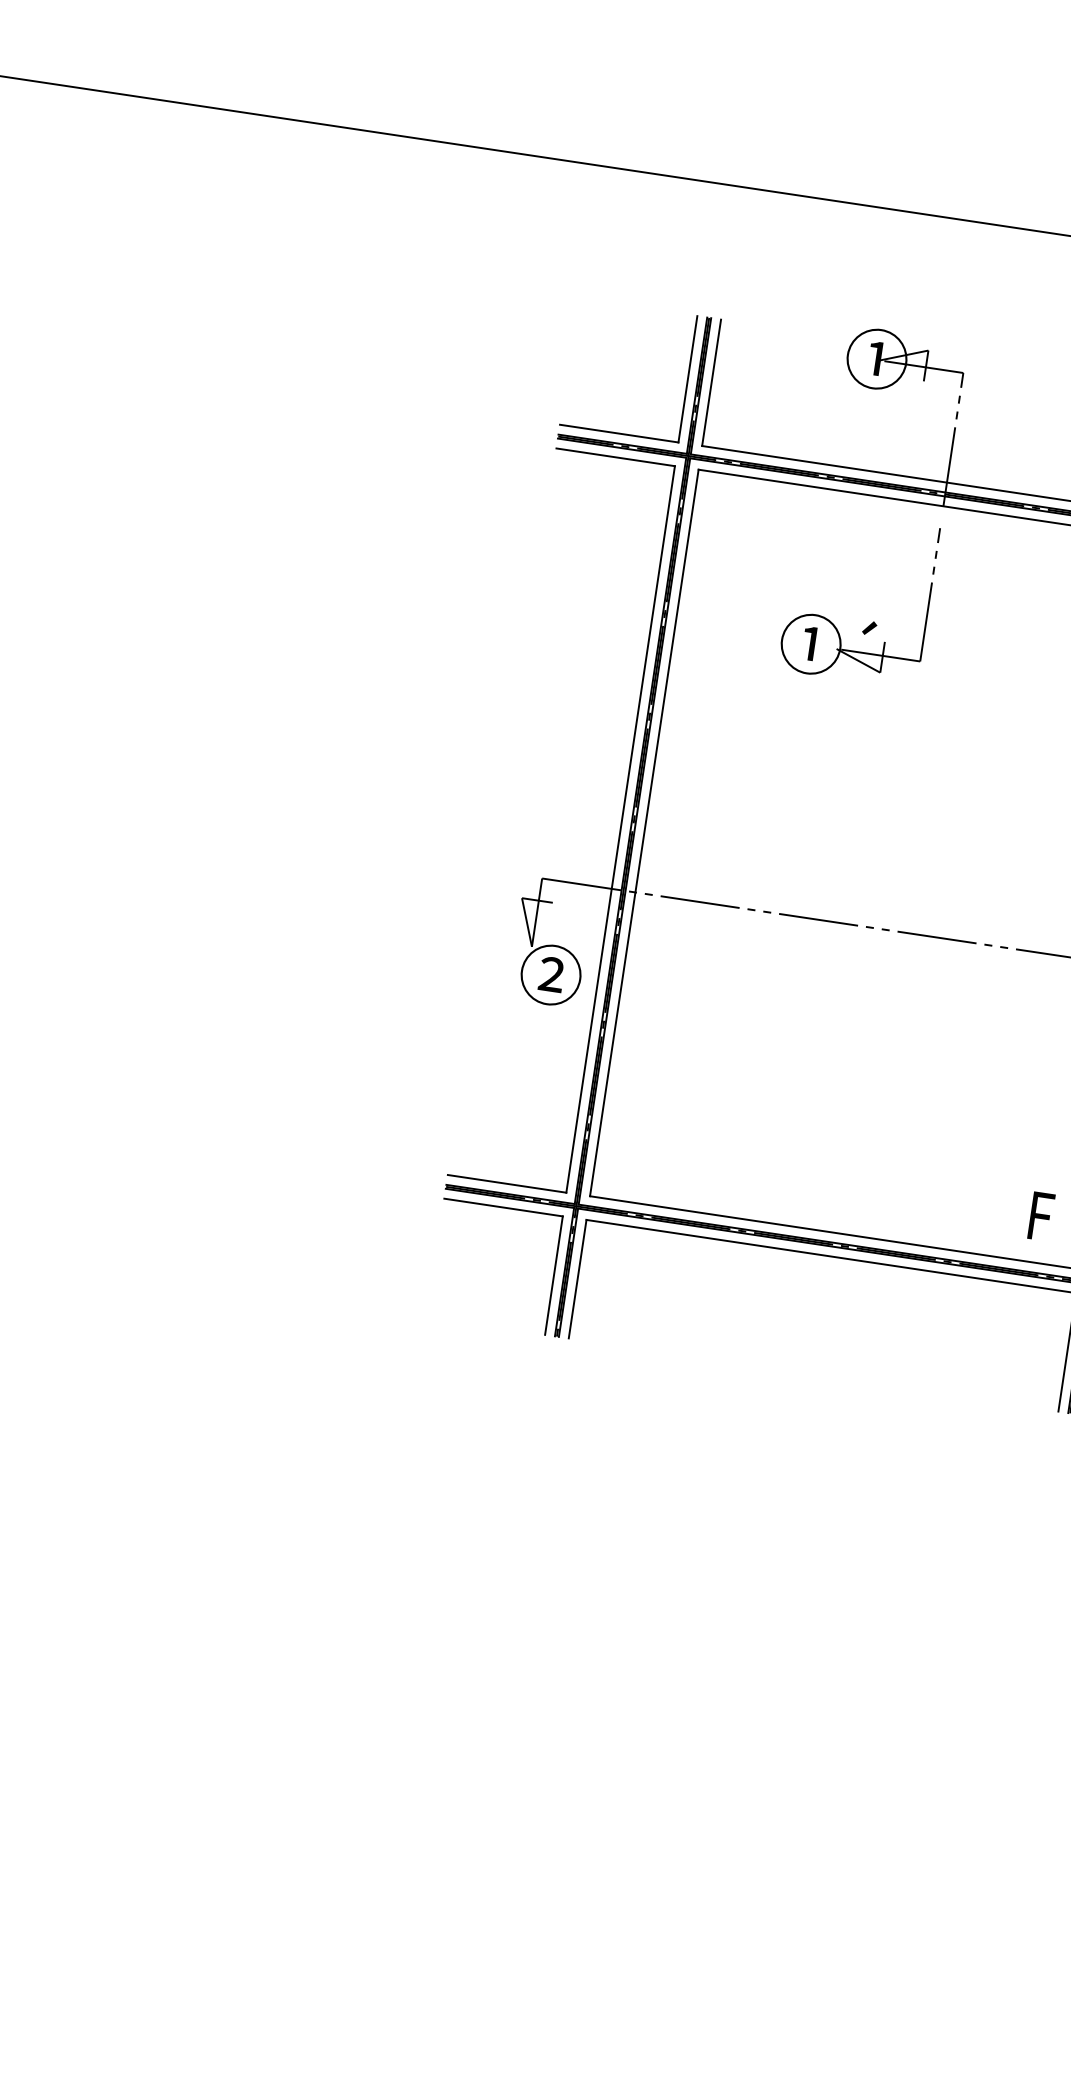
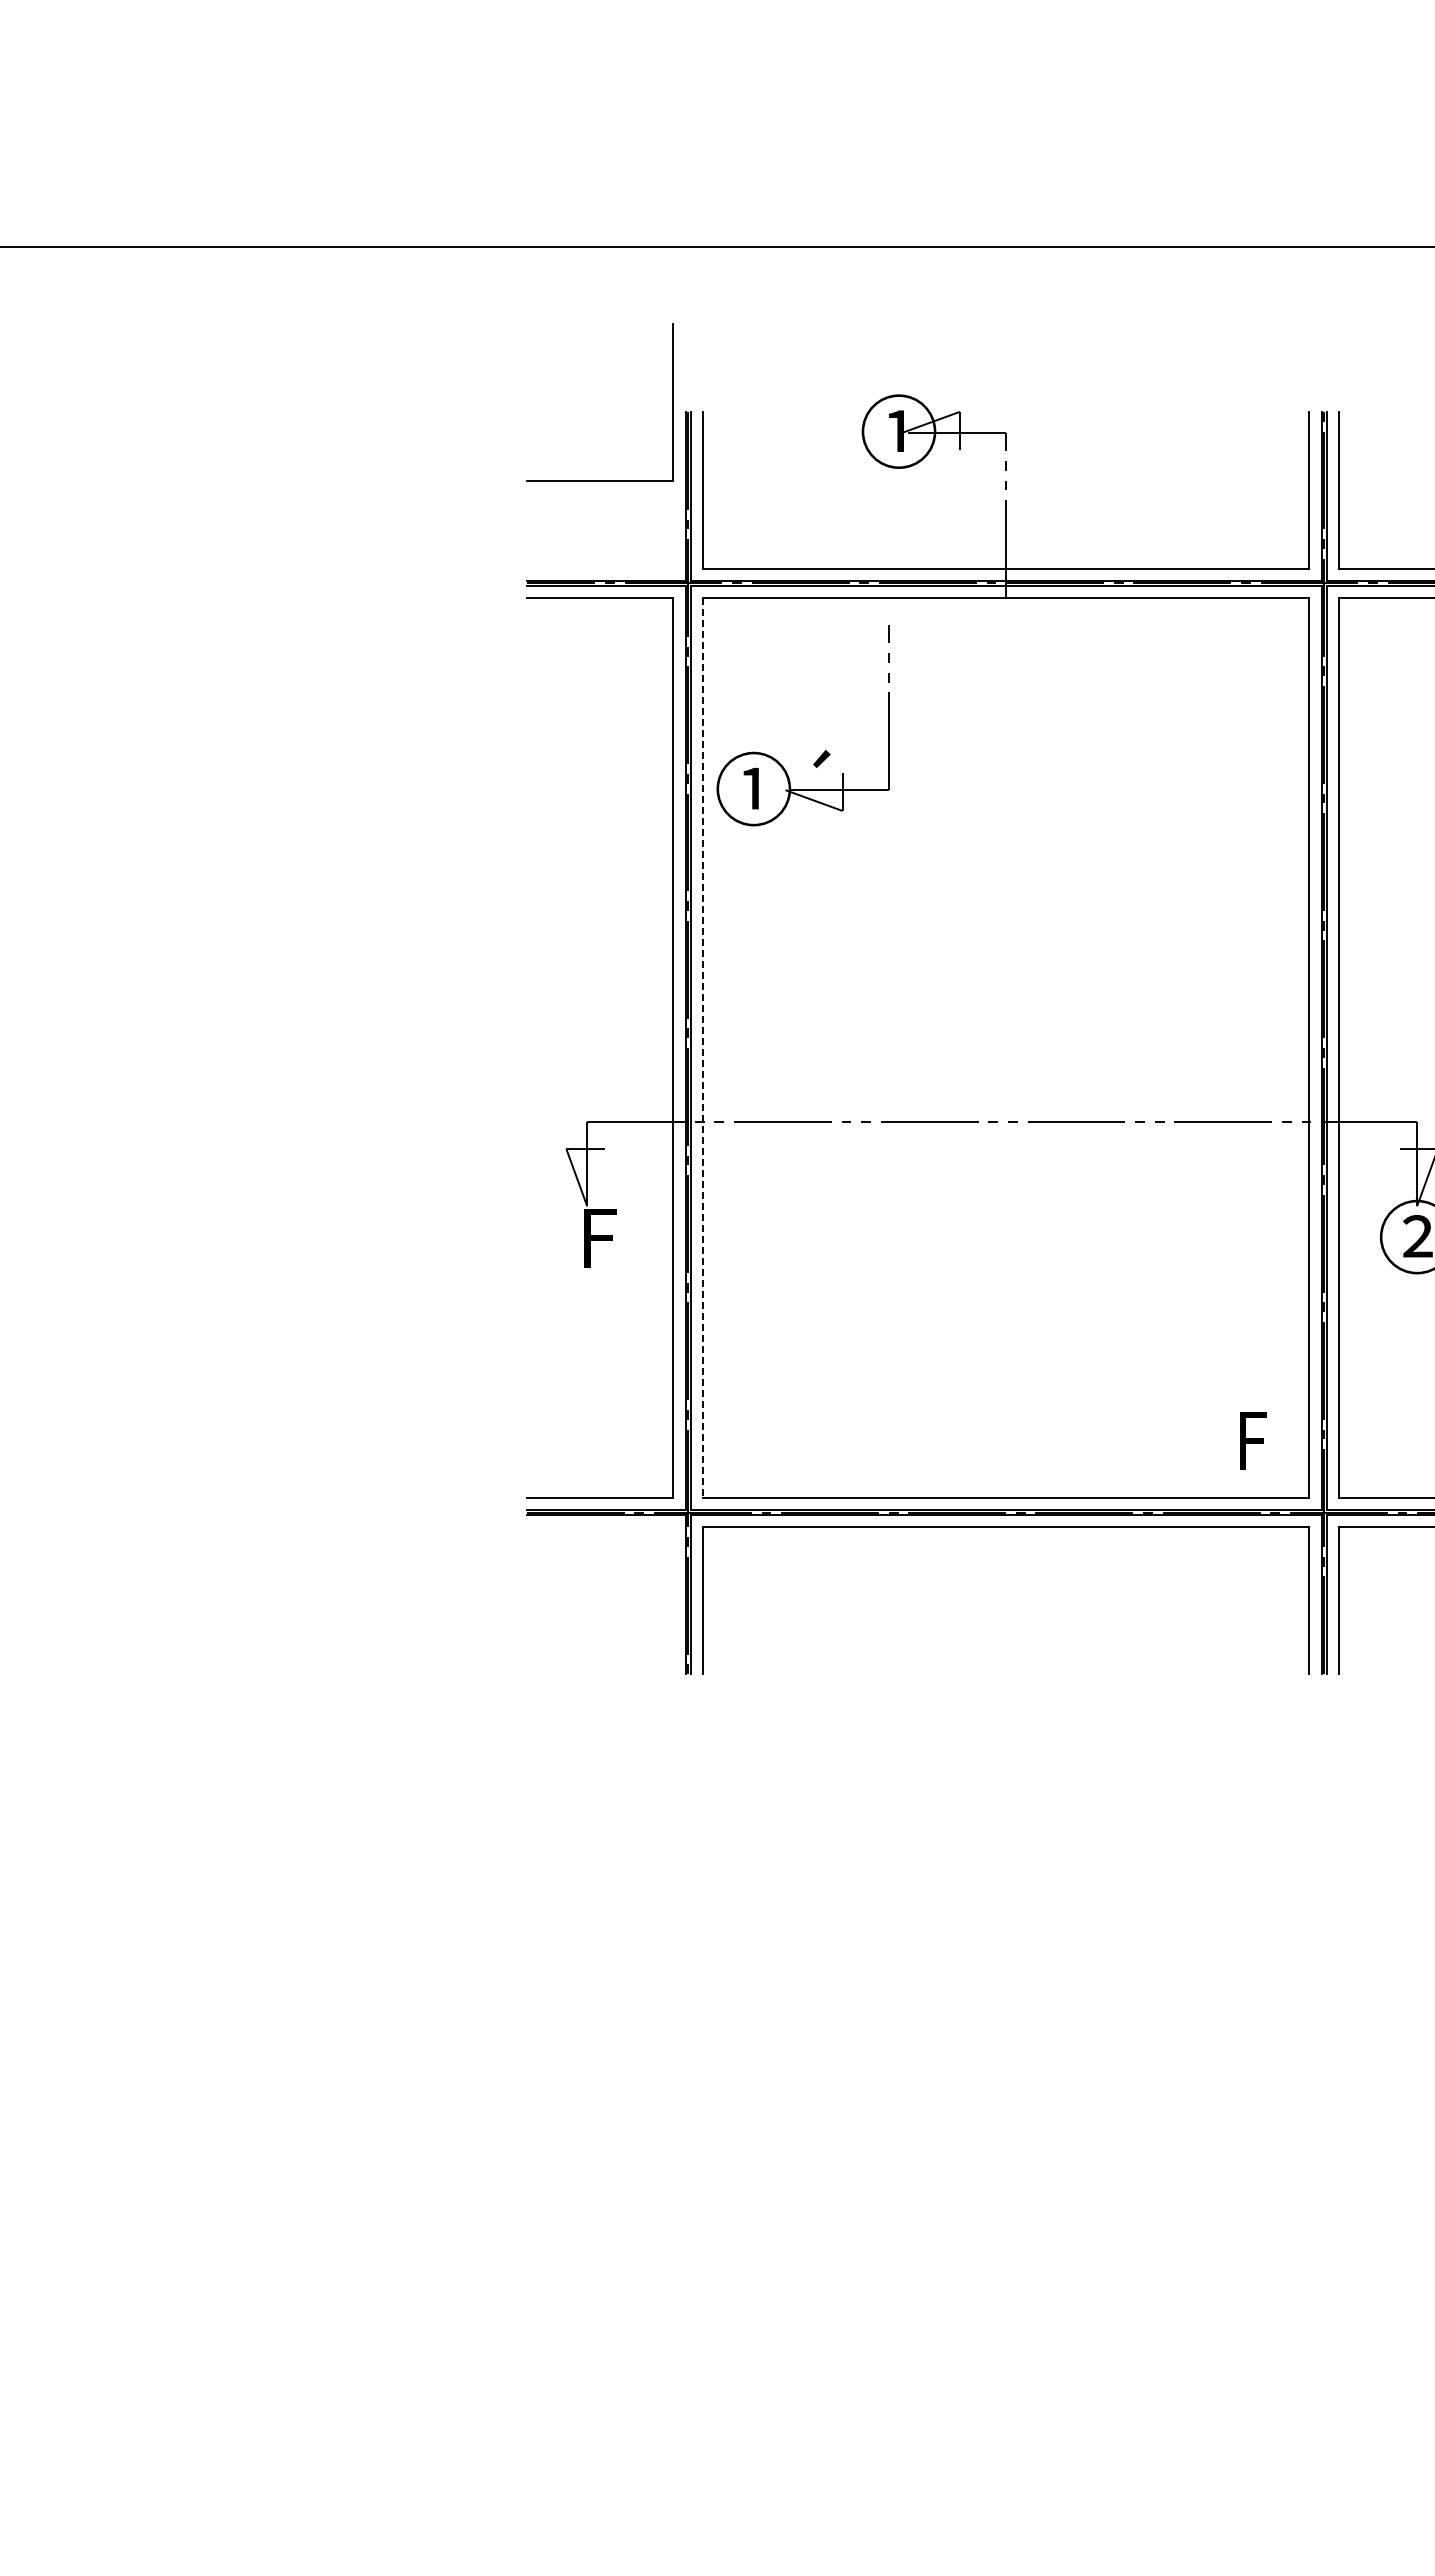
part: (687, 379) -> (672, 402), moved
part: (873, 621) -> (825, 750), moved
line: (644, 833) -> (702, 1048), solid -> dashed
text: (551, 974) -> (615, 1236), ② -> F
part: (503, 1207) -> (599, 1527), removed

